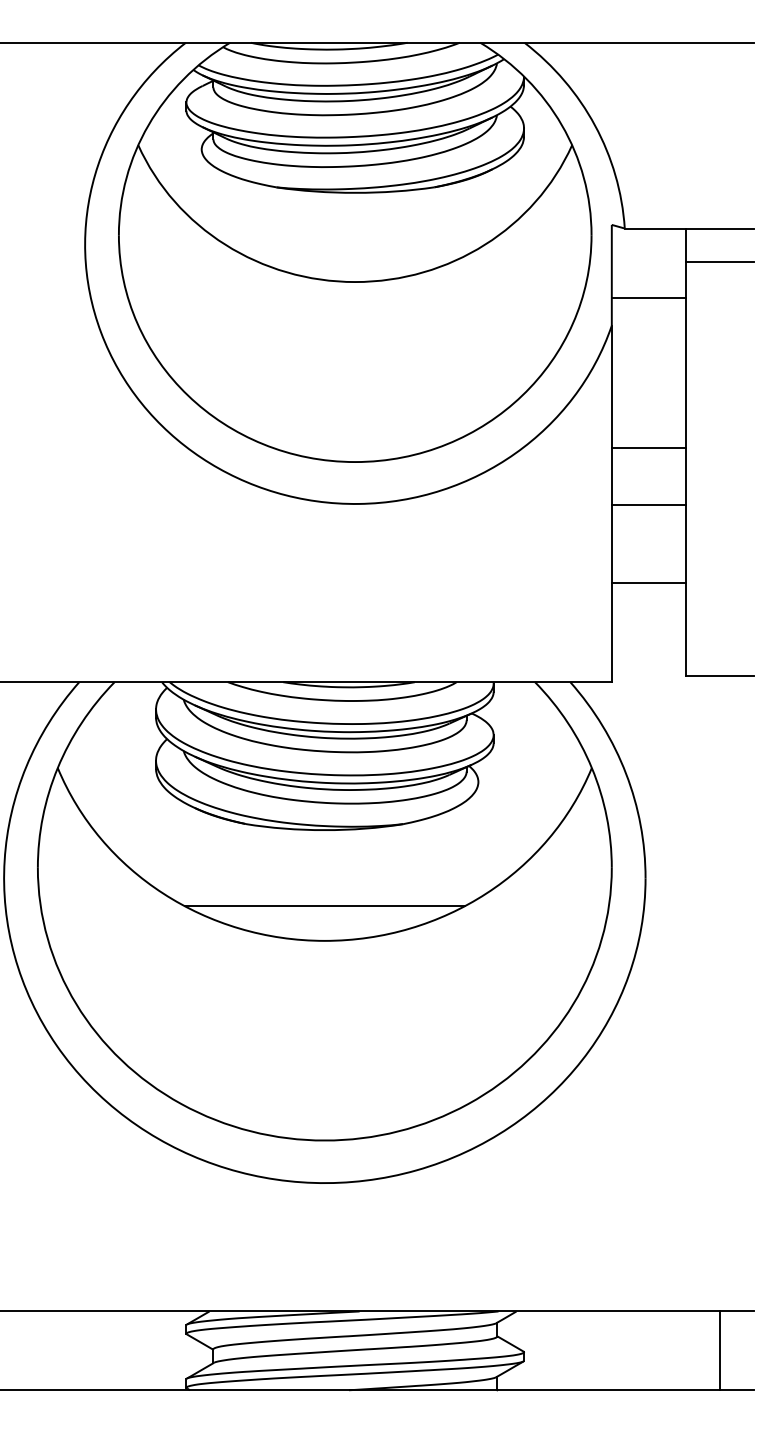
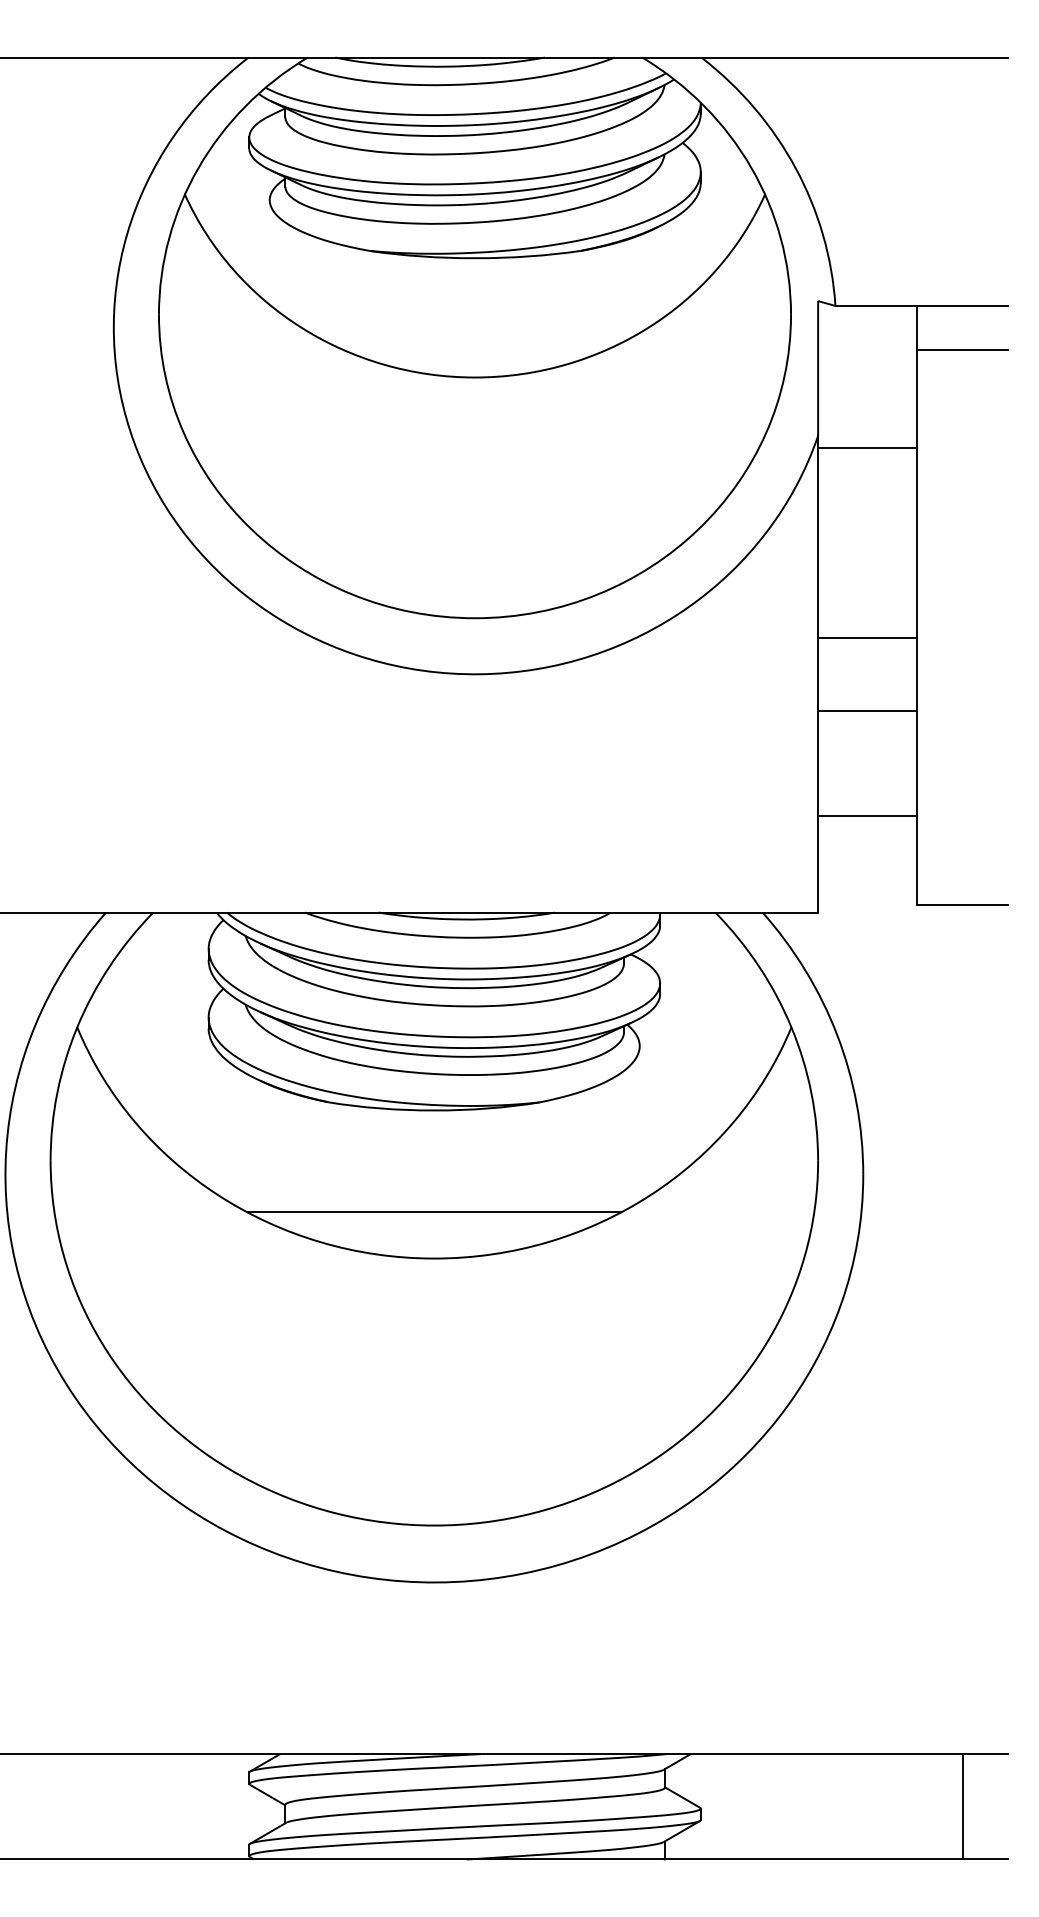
line: (648, 297) -> (867, 448), moved
line: (648, 448) -> (867, 637), moved
line: (648, 504) -> (867, 710), moved
line: (648, 582) -> (867, 815), moved

